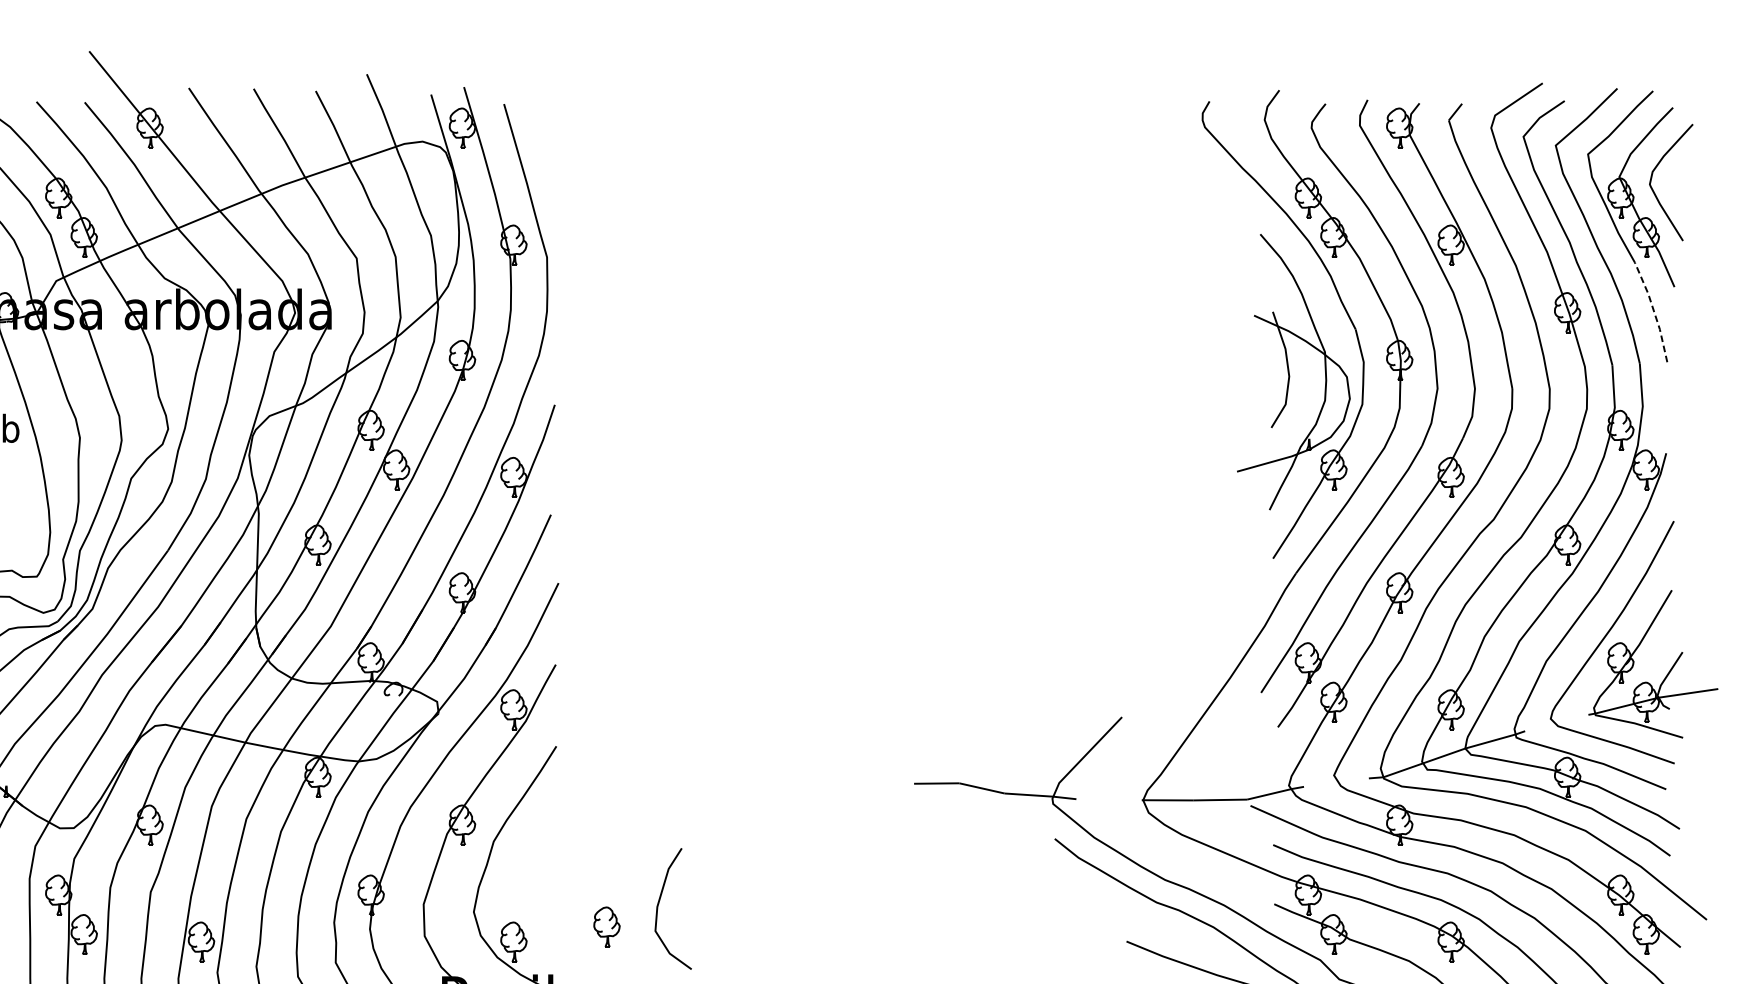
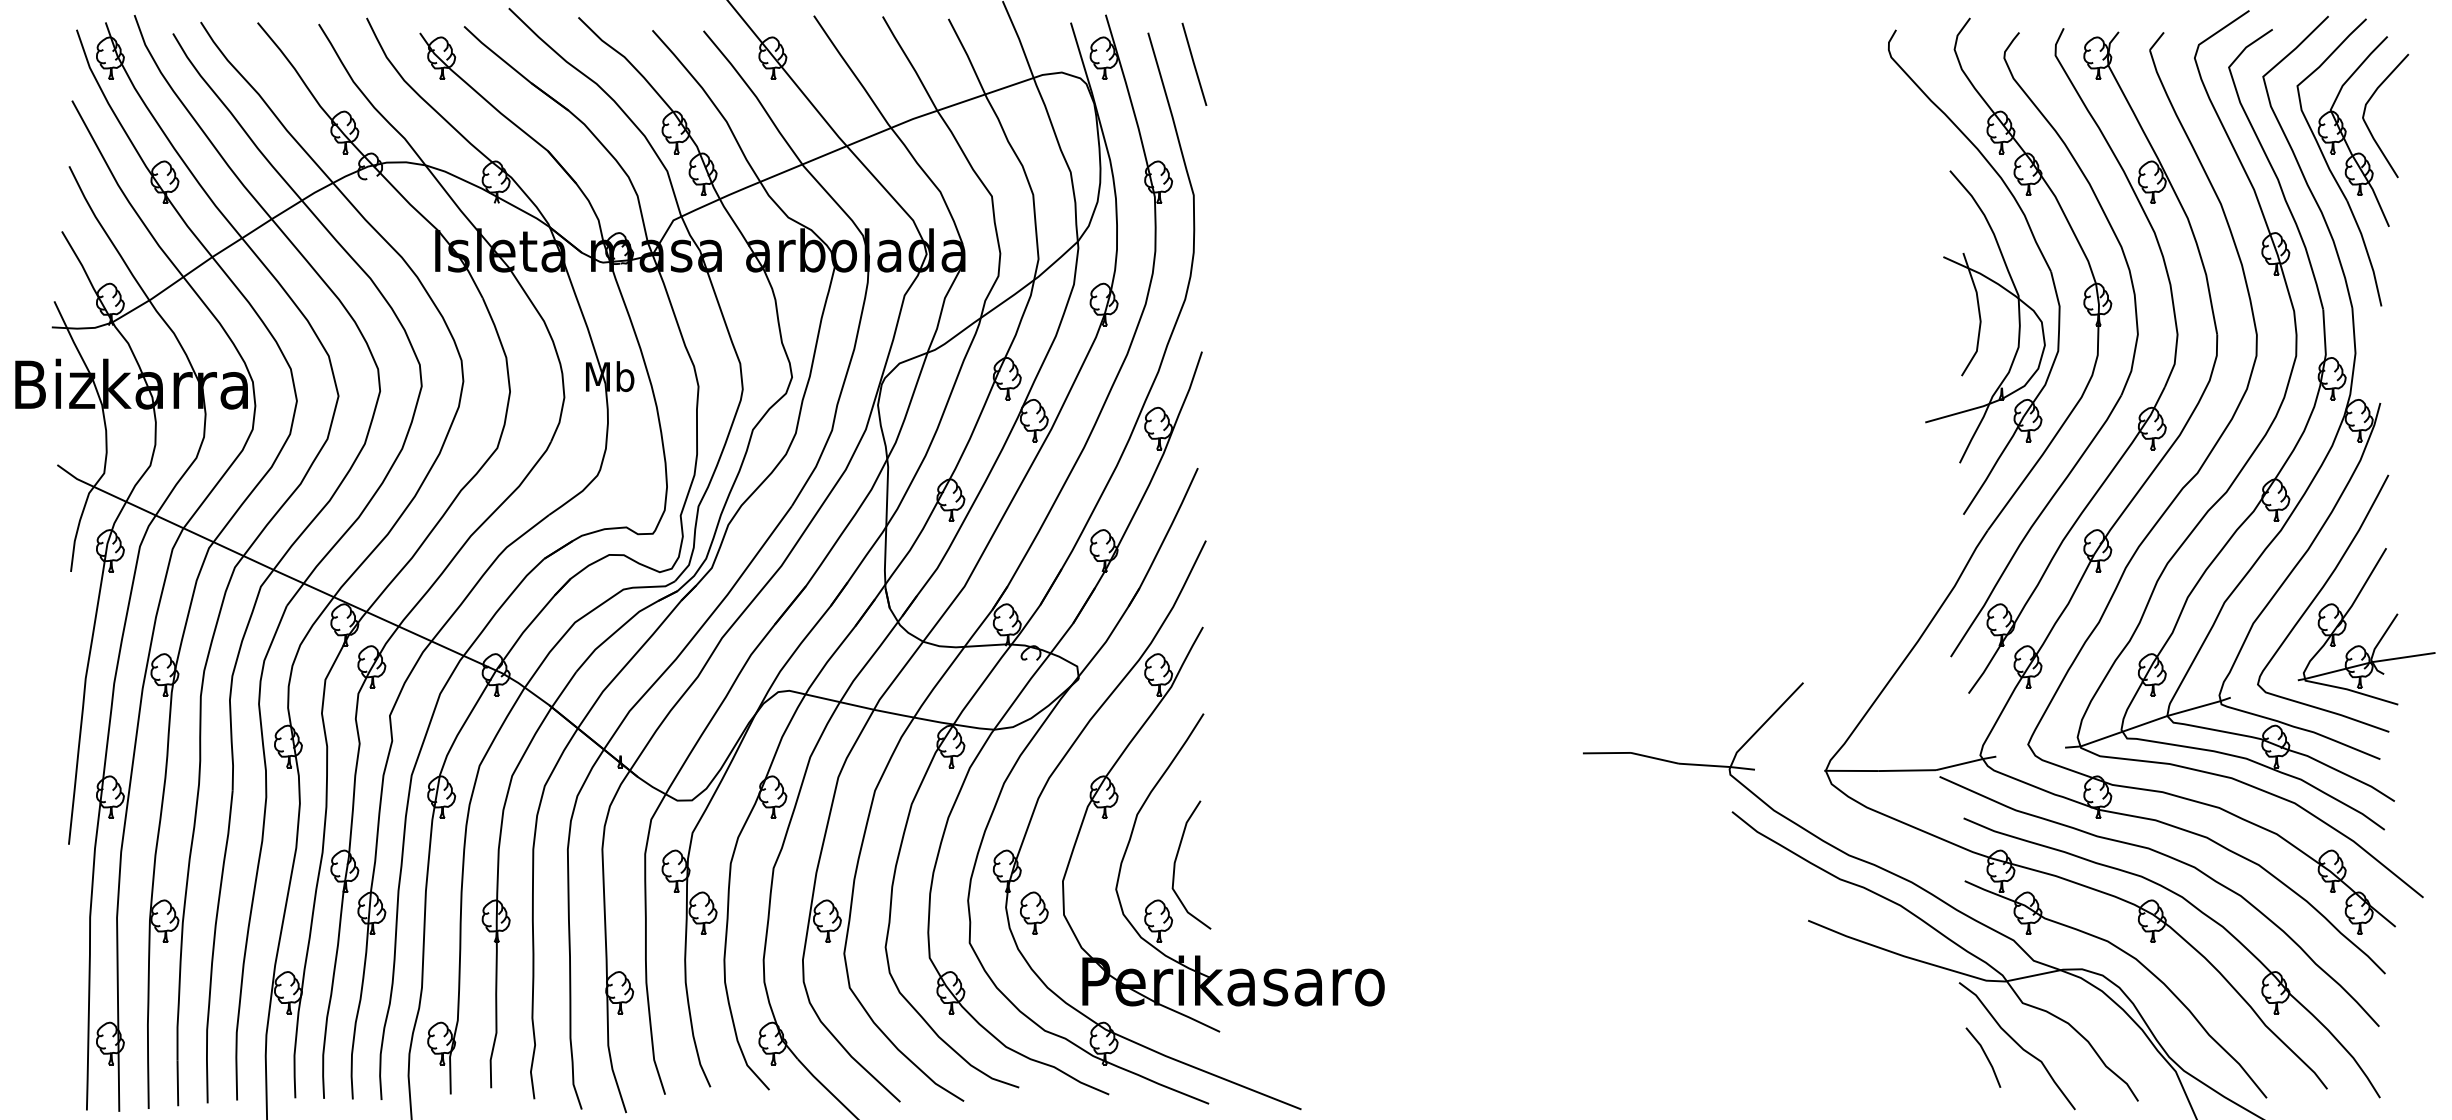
line: (547, 133) -> (1194, 63), added
line: (1654, 311) -> (2367, 252), dashed -> solid
curve: (659, 905) -> (1176, 861), moved
part: (607, 926) -> (1034, 912), moved

